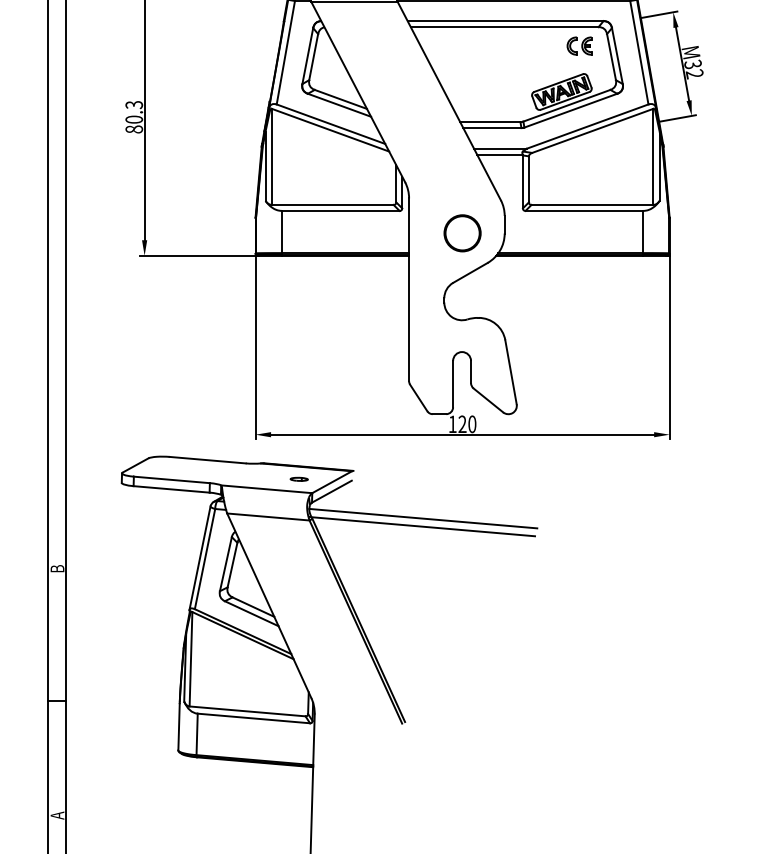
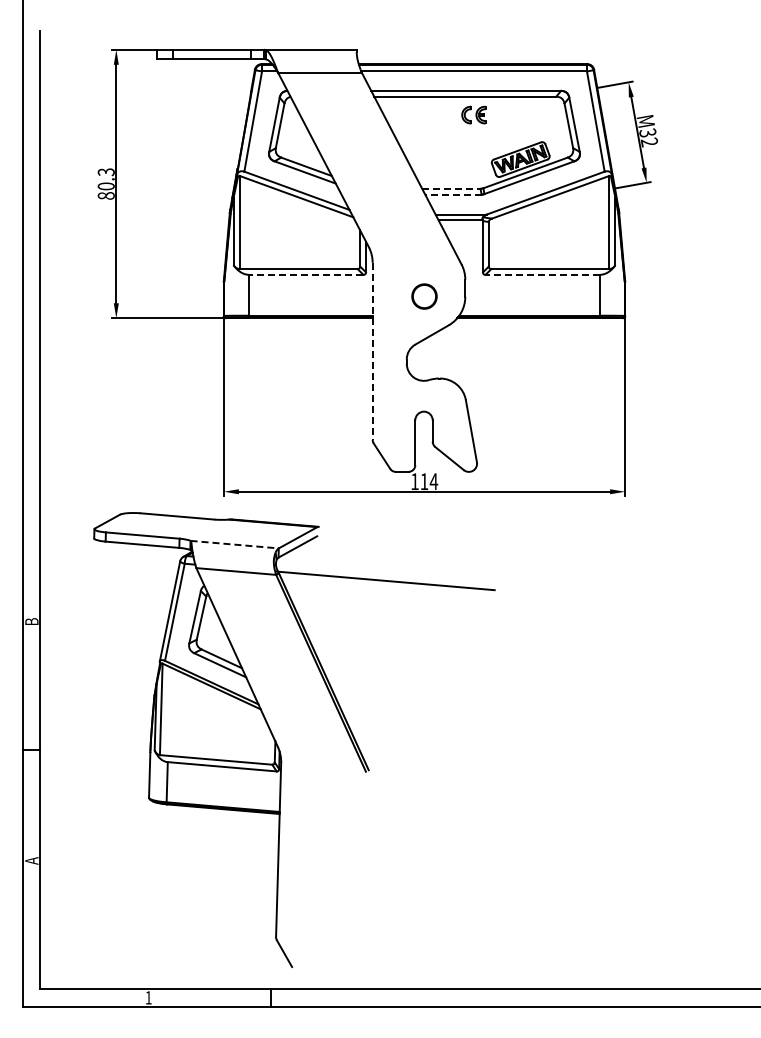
part: (579, 45) -> (473, 114), moved
line: (490, 121) -> (451, 188), solid -> dashed
line: (491, 128) -> (452, 194), solid -> dashed
line: (339, 210) -> (305, 274), solid -> dashed
line: (584, 210) -> (542, 274), solid -> dashed
circle: (462, 233) -> (424, 296), size x0.7
line: (408, 289) -> (372, 351), solid -> dashed
text: (467, 424) -> (429, 481), 120 -> 114
part: (299, 478) -> (266, 534), removed
line: (267, 489) -> (235, 544), solid -> dashed
line: (422, 518) -> (385, 572), removed

